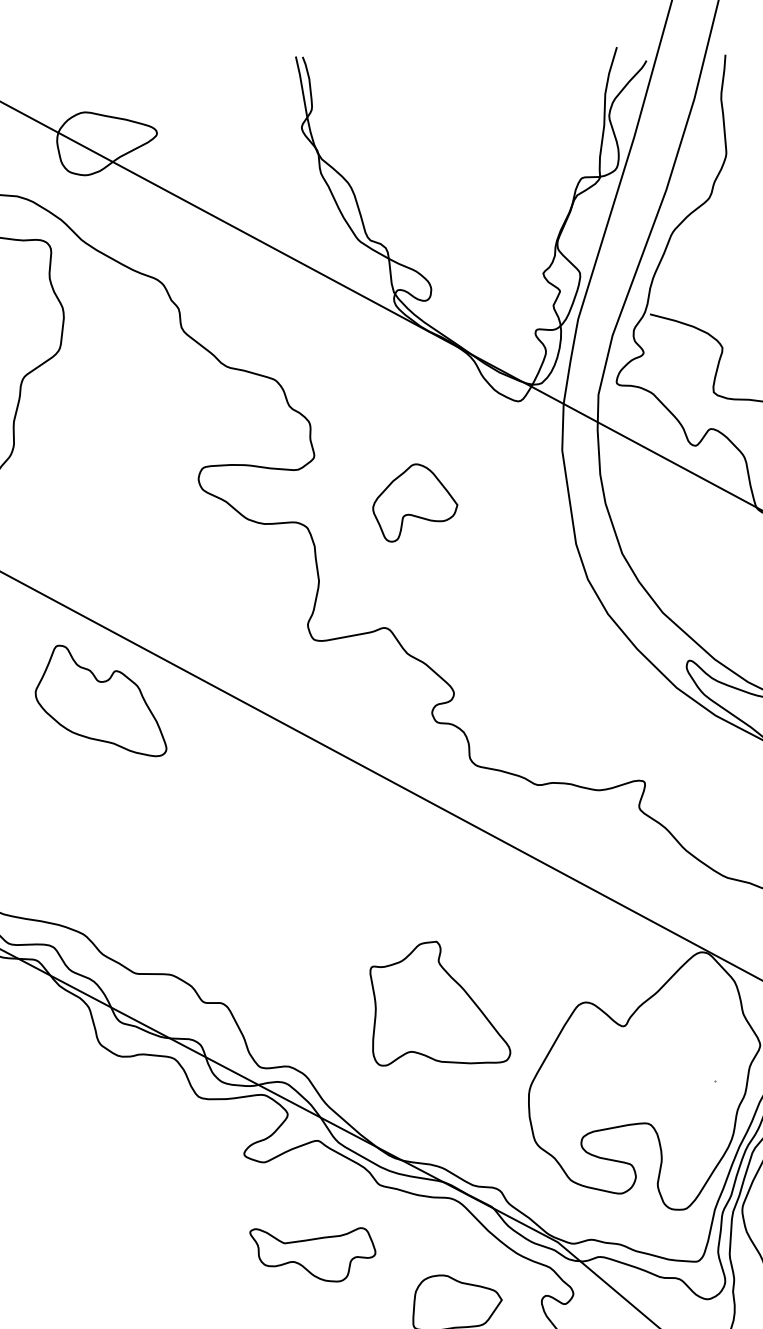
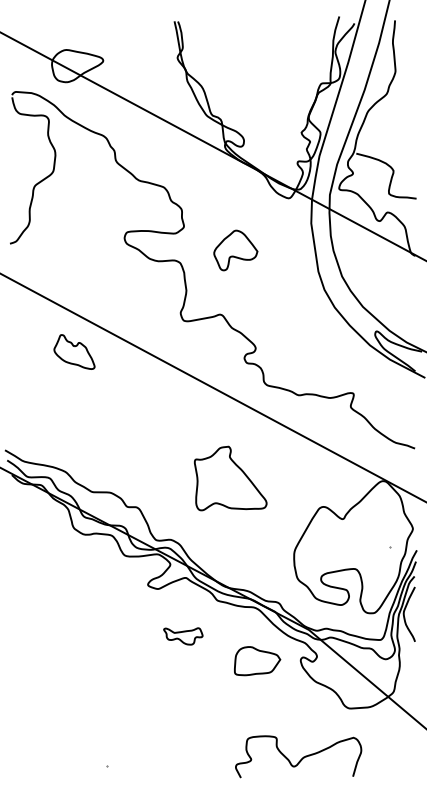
part: (100, 699) -> (74, 351), size x0.6
part: (439, 1003) -> (230, 478), moved
part: (313, 1254) -> (183, 636), size x0.6

